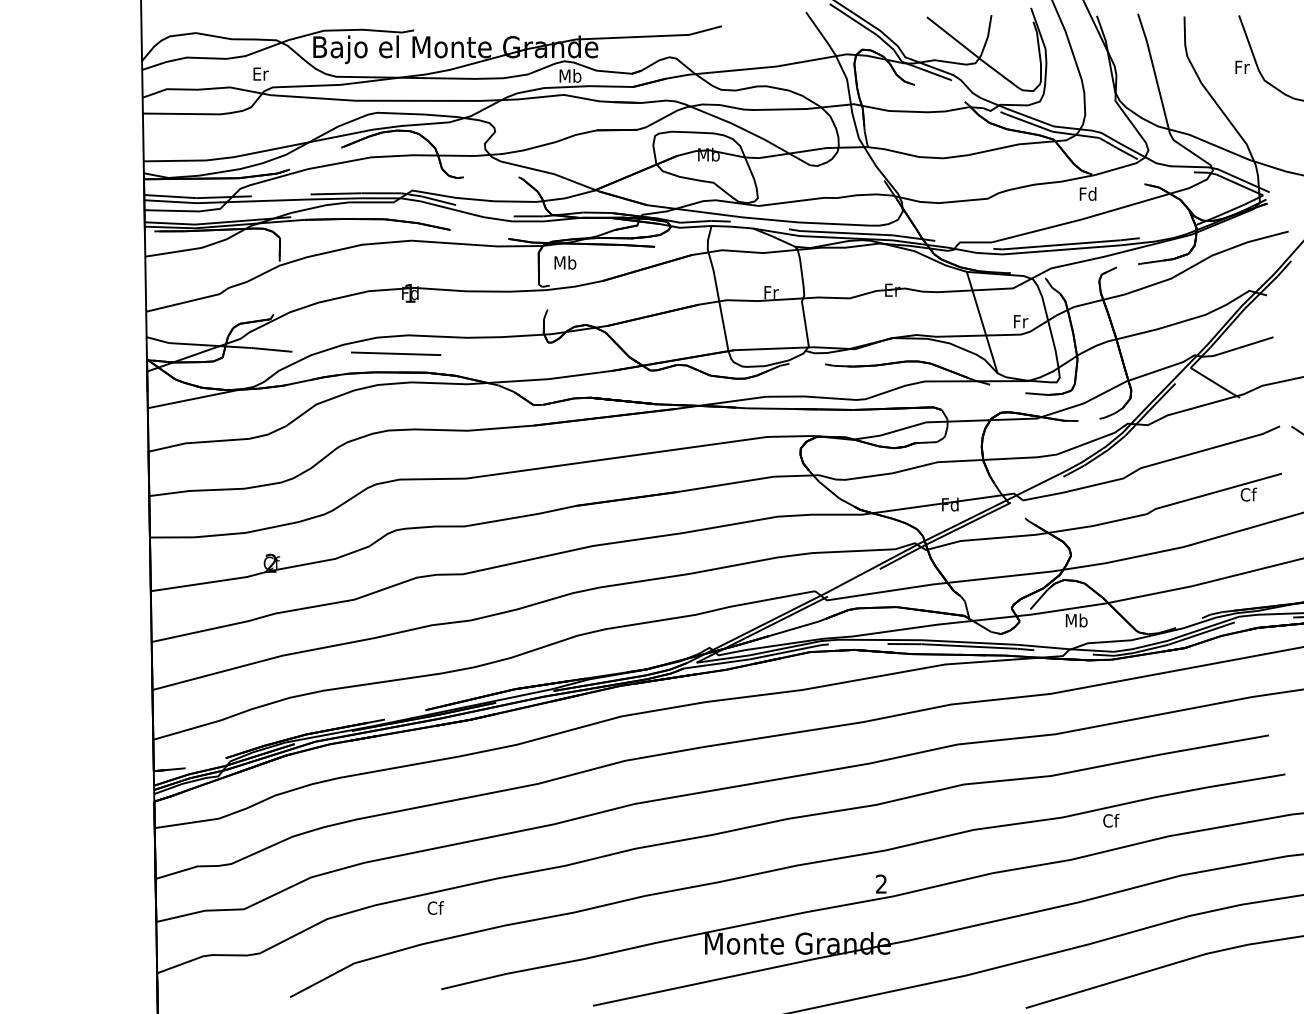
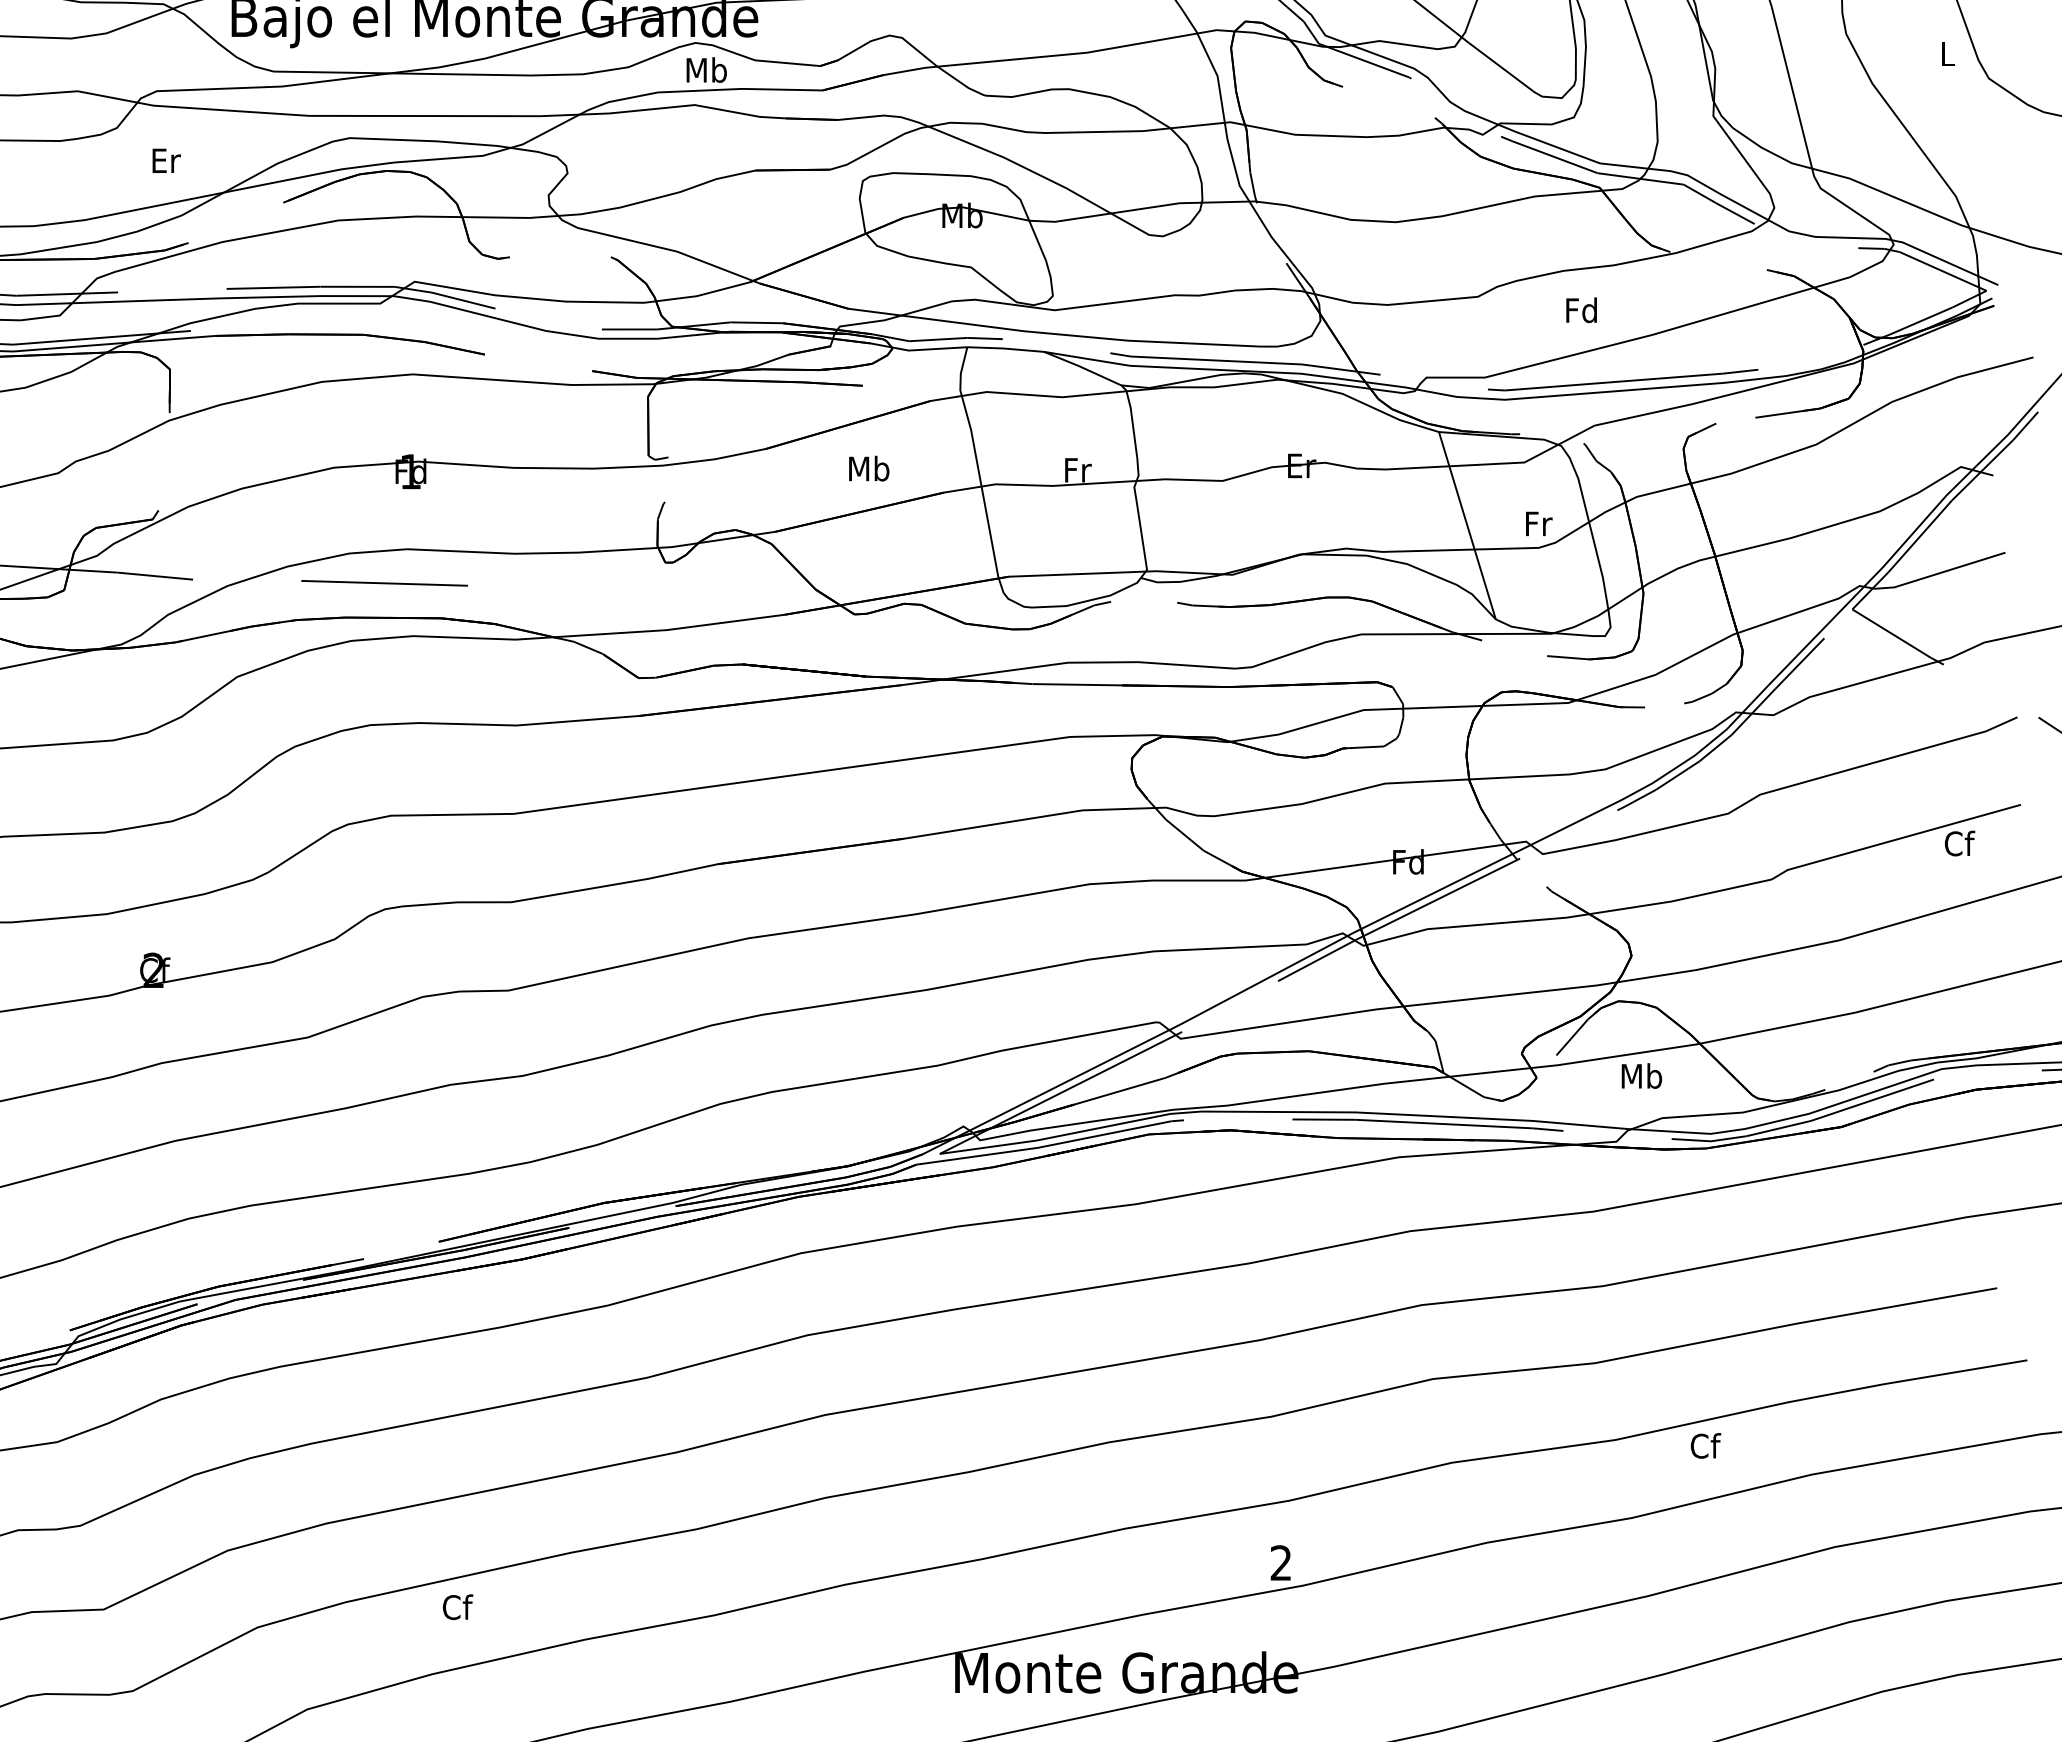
text: (1242, 66) -> (1948, 52), Fr -> L
text: (260, 73) -> (165, 159), moved
text: (1087, 193) -> (1580, 309), moved
text: (565, 262) -> (869, 468), moved

